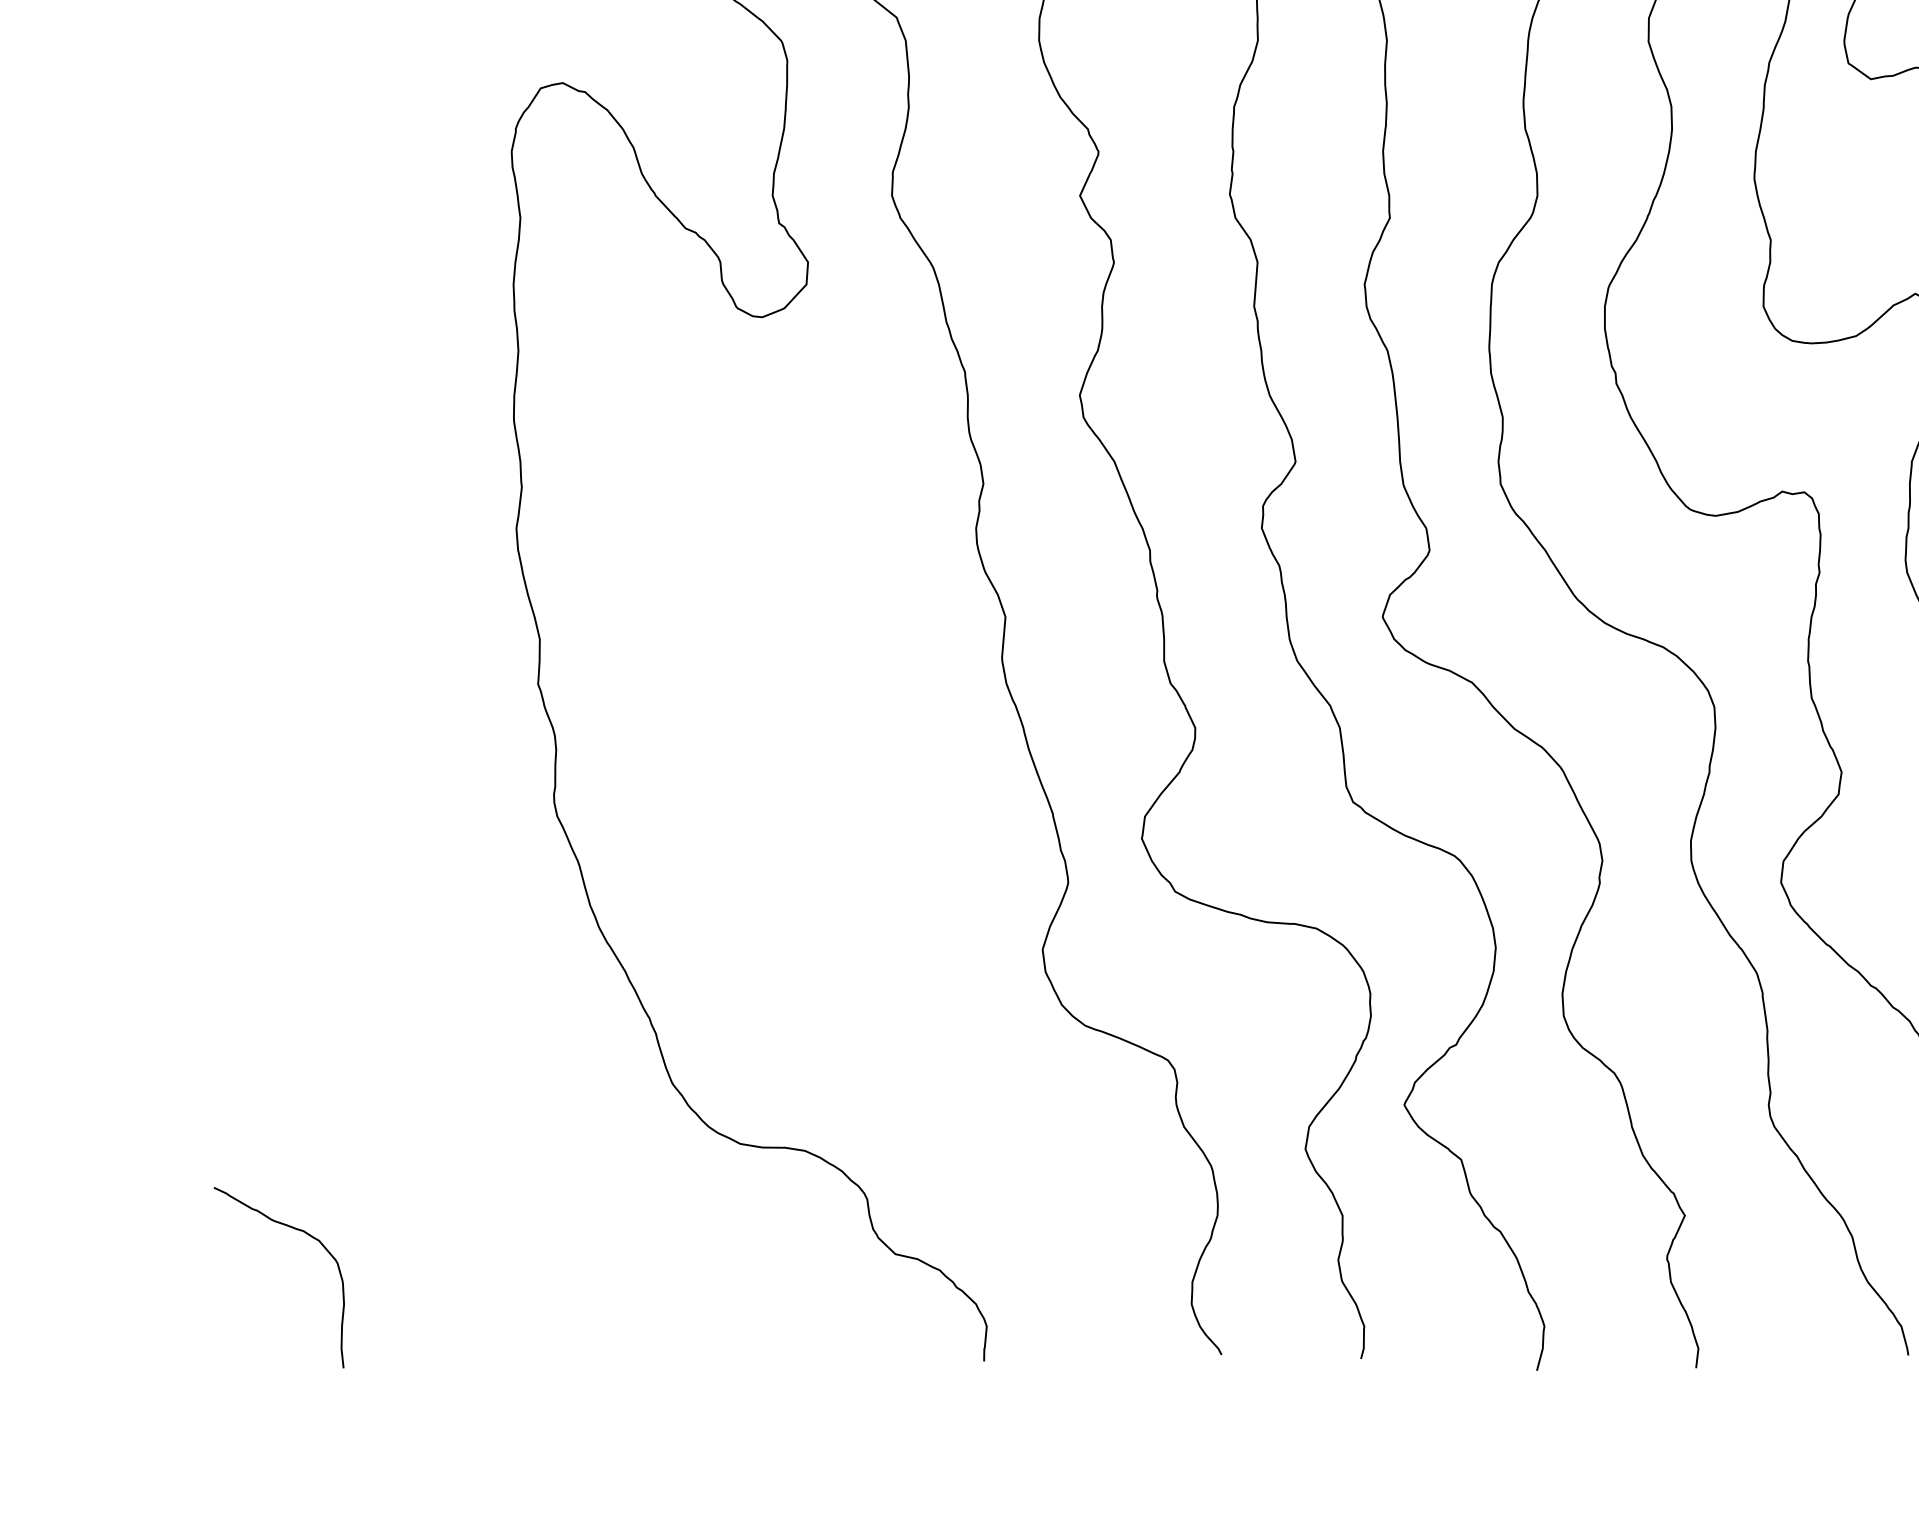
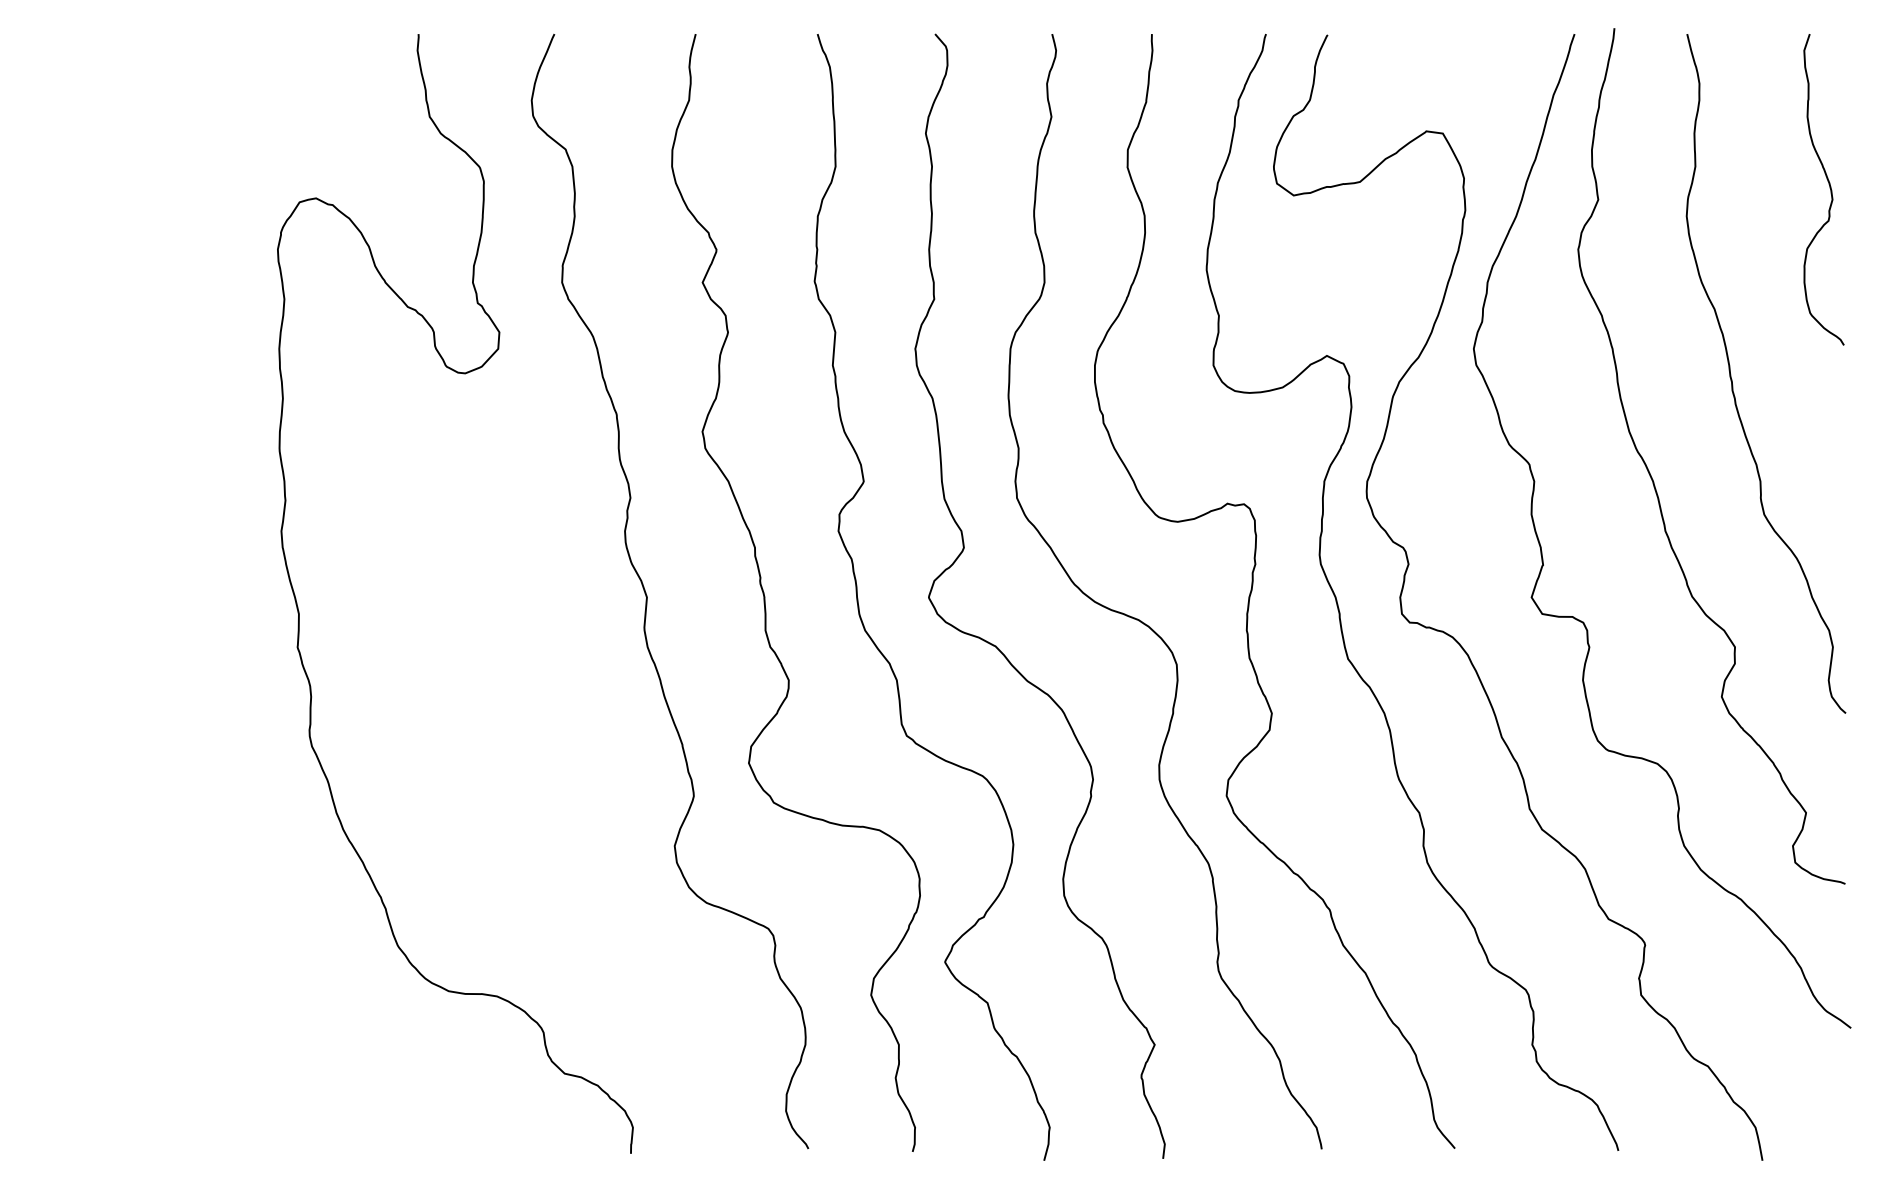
curve: (294, 1229) -> (115, 1055), removed

